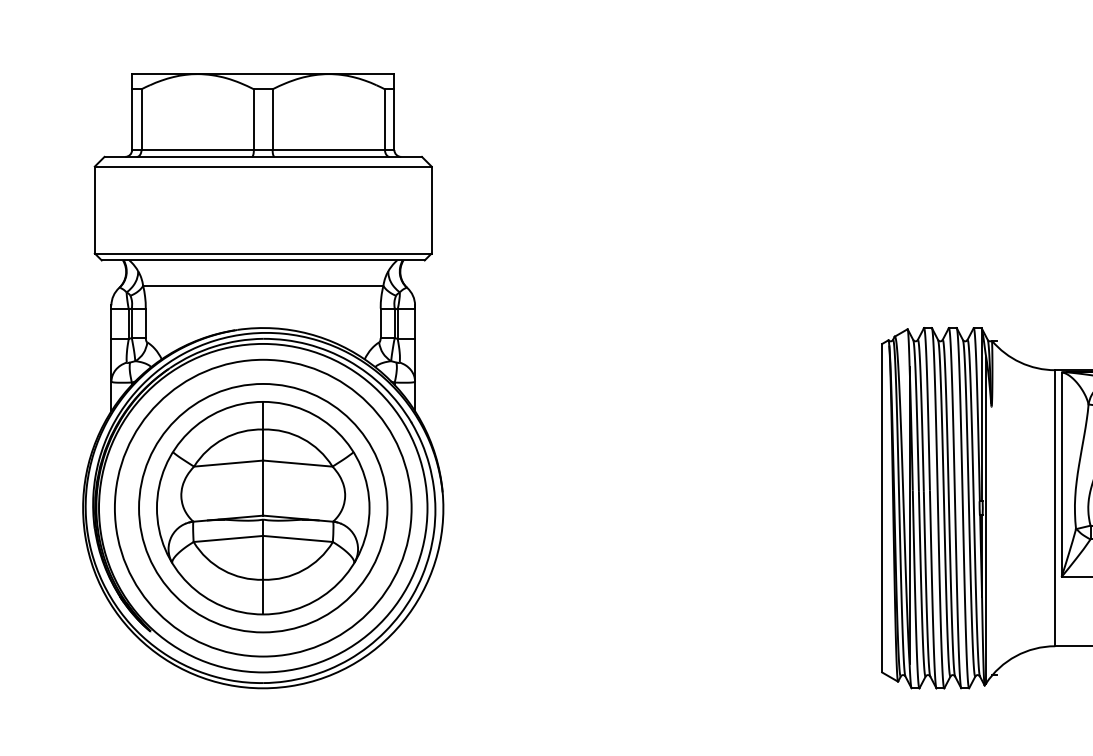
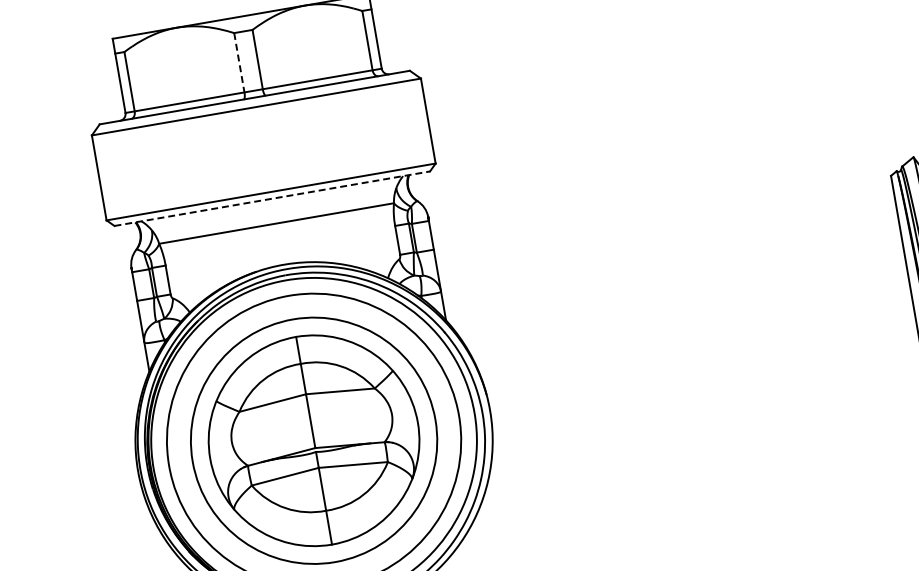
line: (253, 120) -> (239, 63), solid -> dashed
line: (263, 260) -> (272, 198), solid -> dashed

